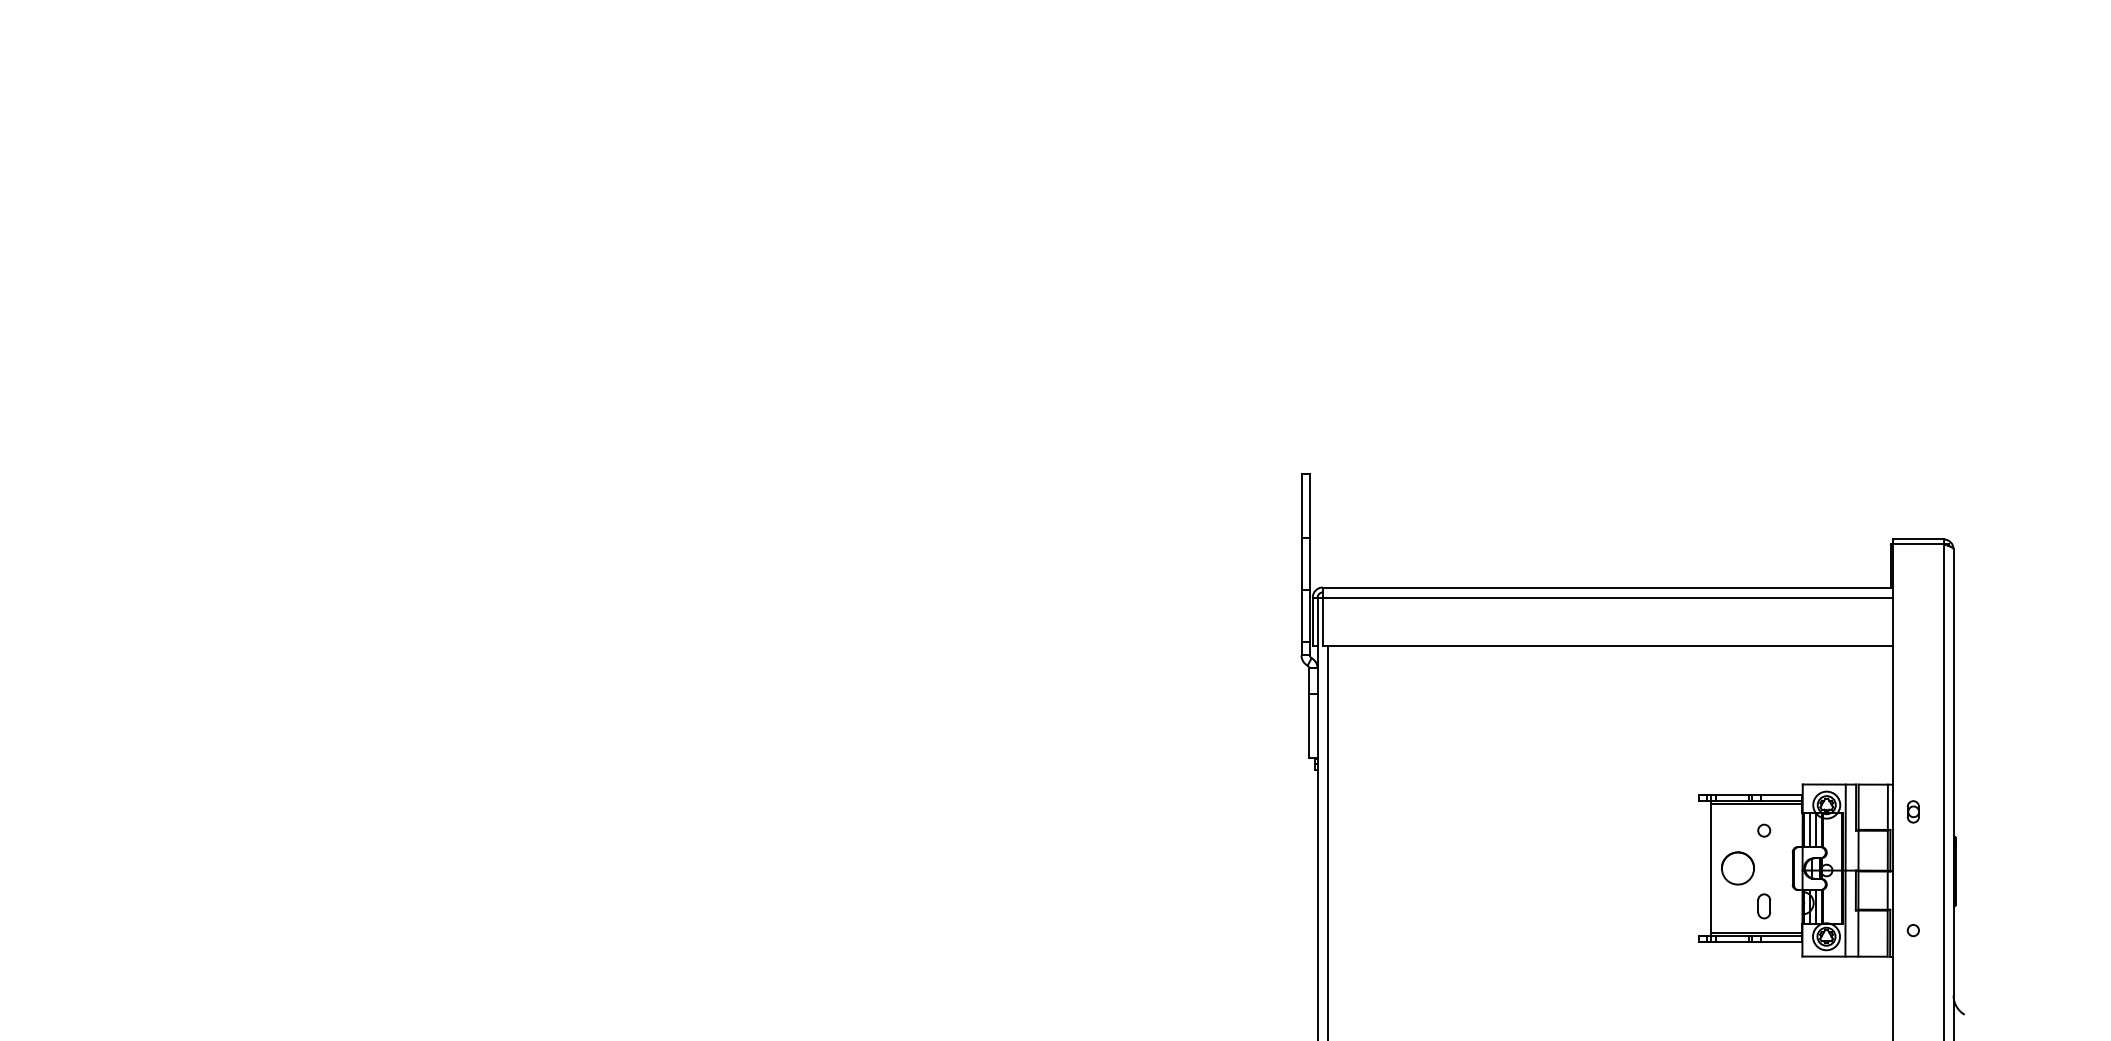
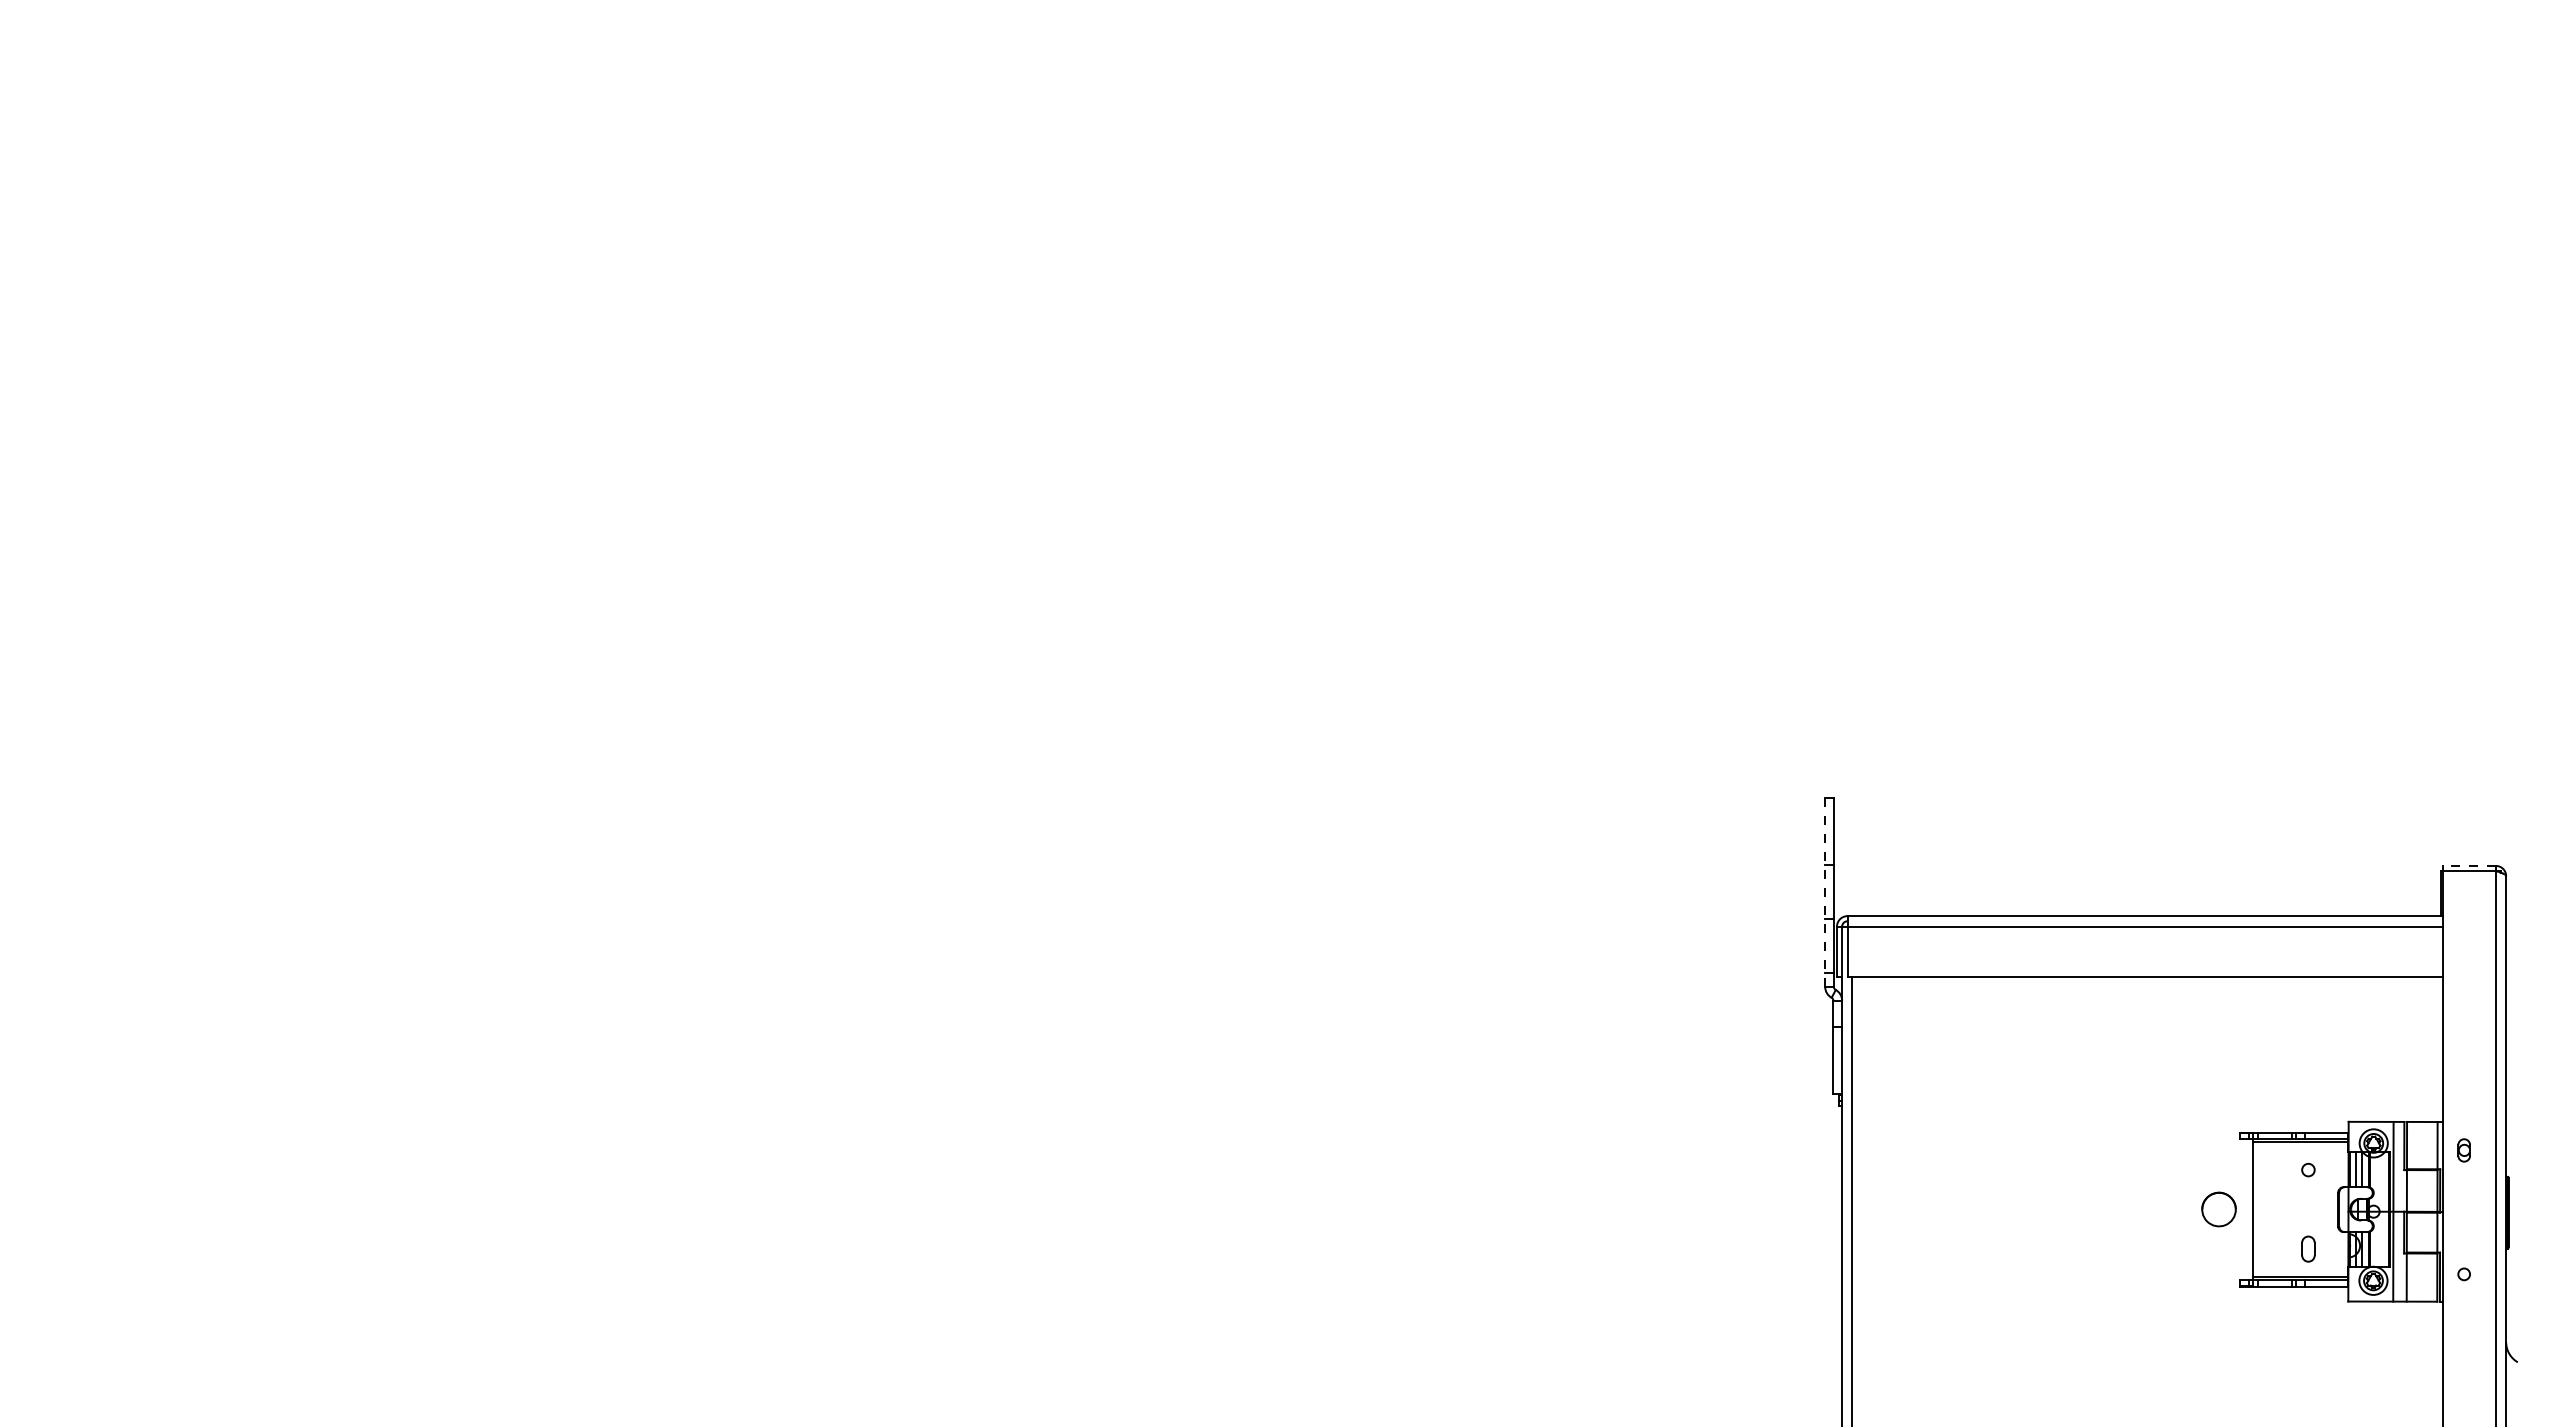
line: (1918, 539) -> (2469, 865), solid -> dashed
line: (1301, 564) -> (1825, 892), solid -> dashed
part: (1737, 868) -> (2218, 1209), moved

